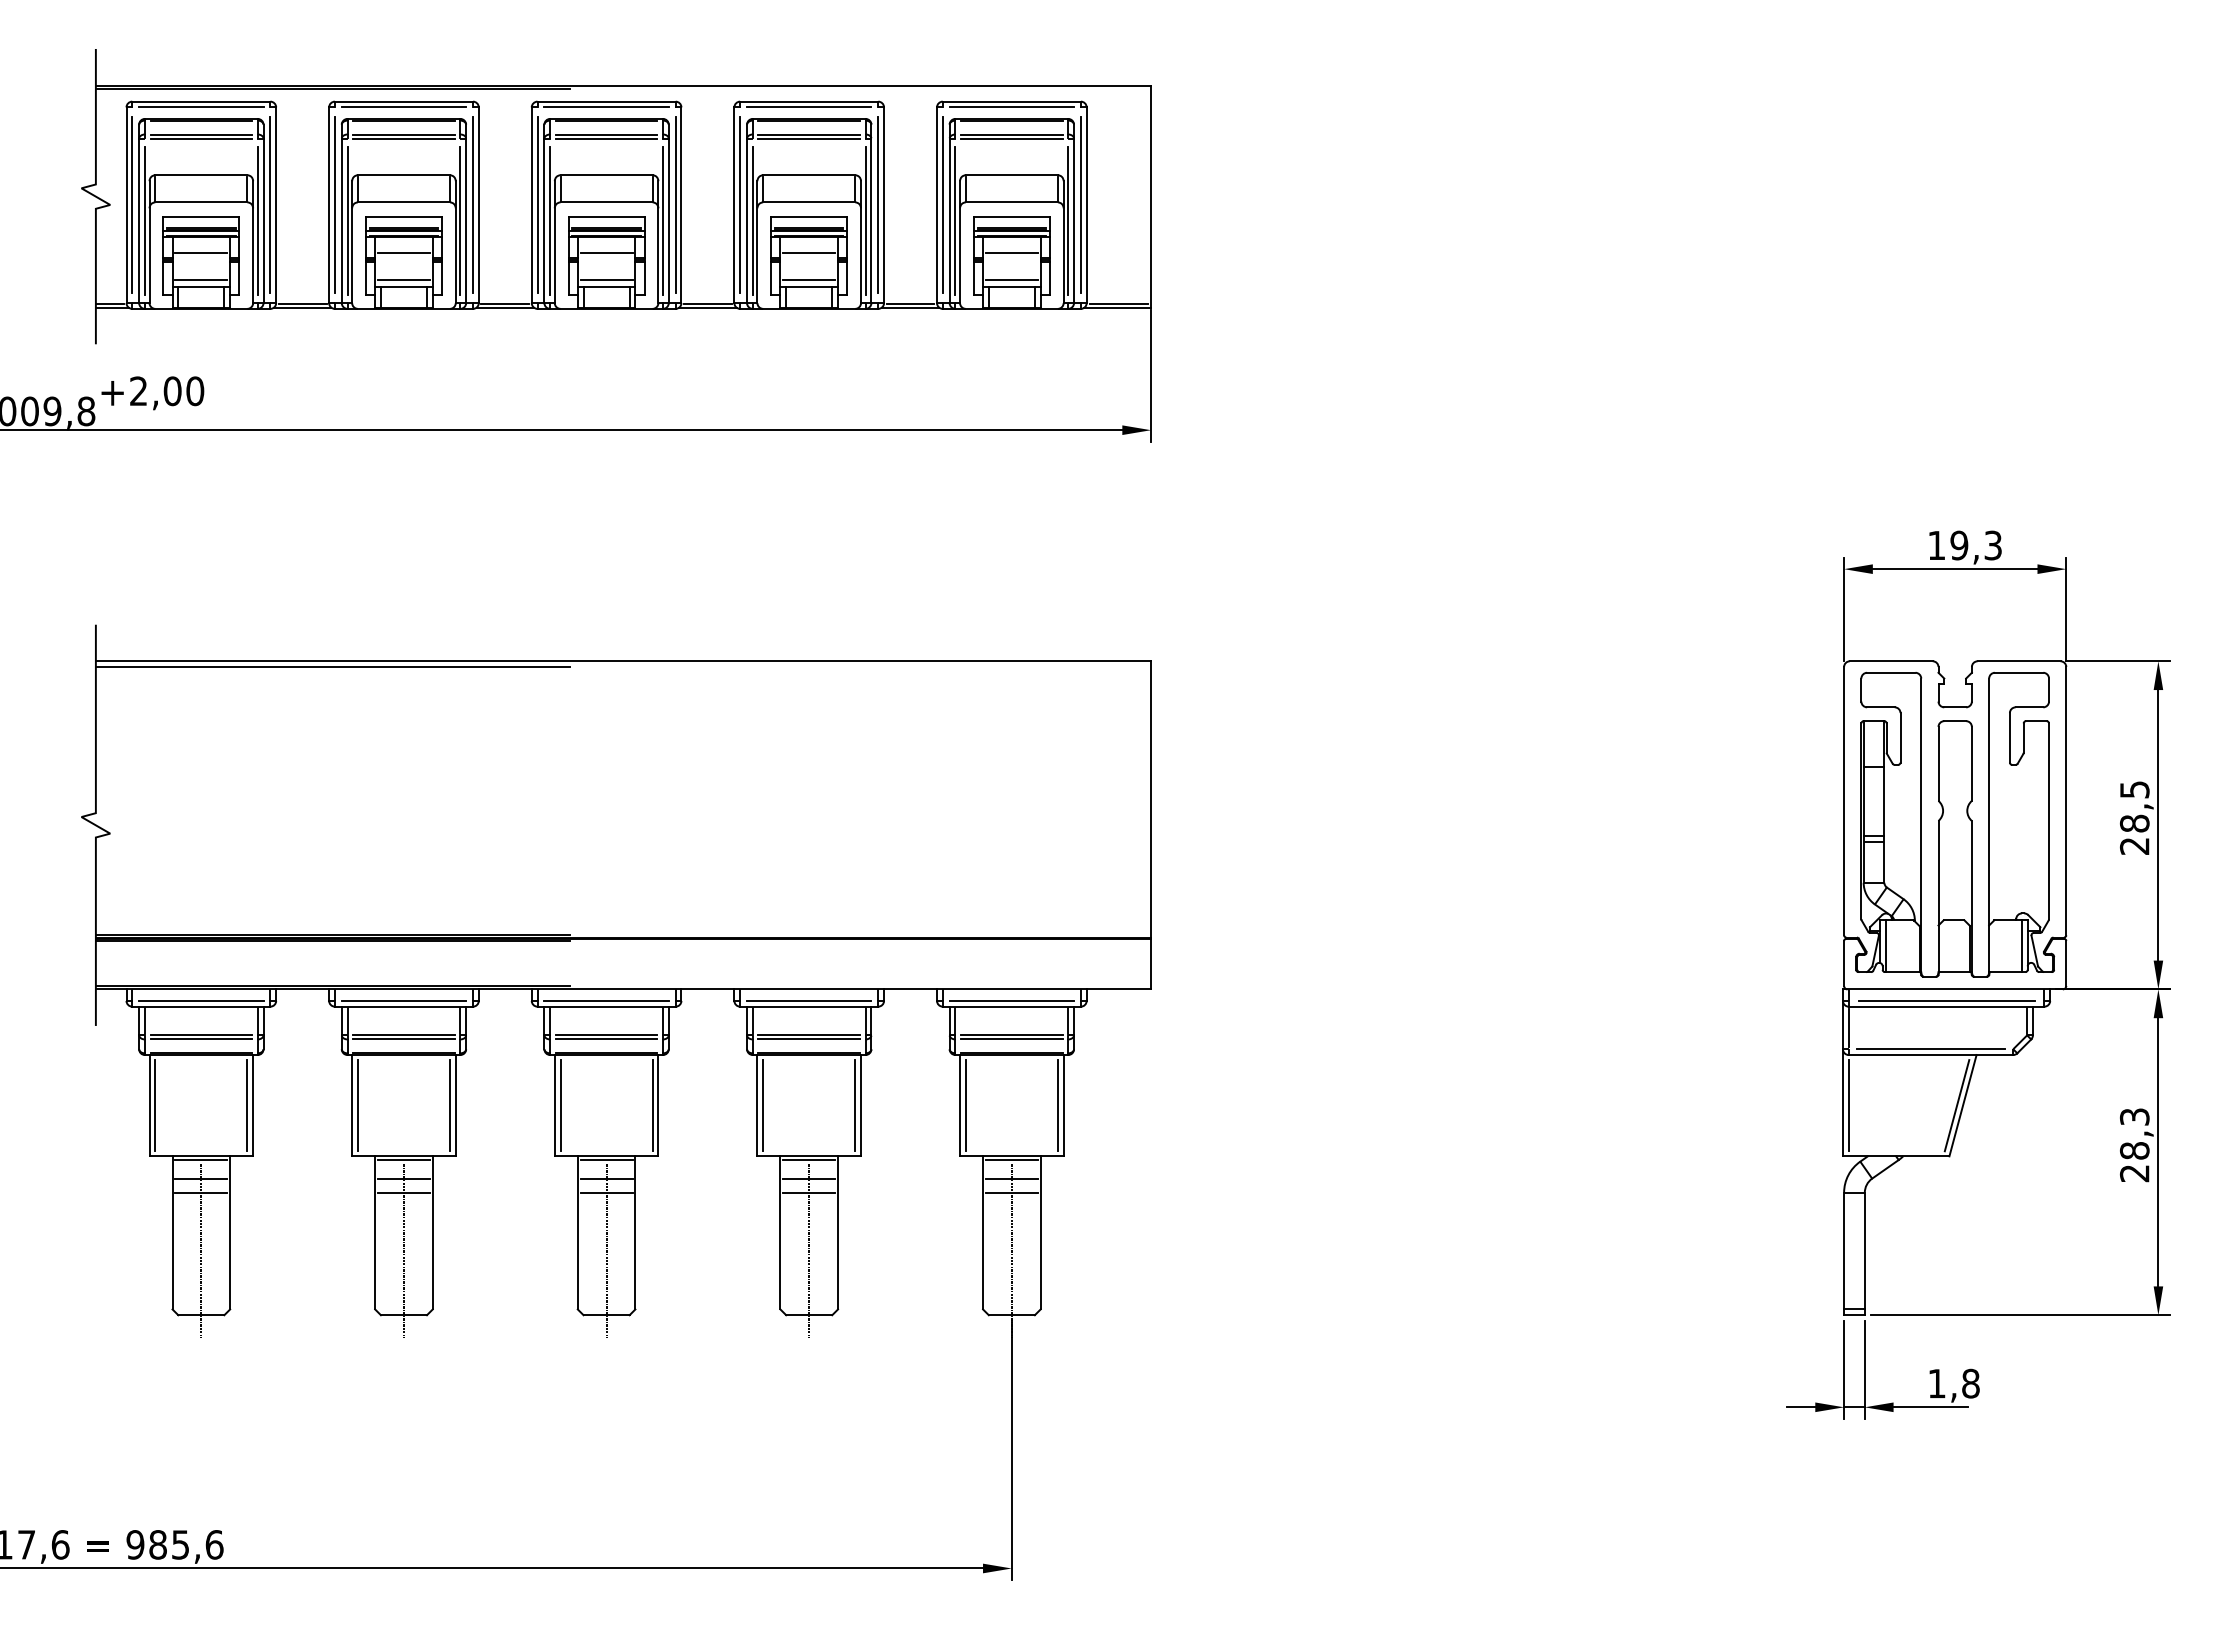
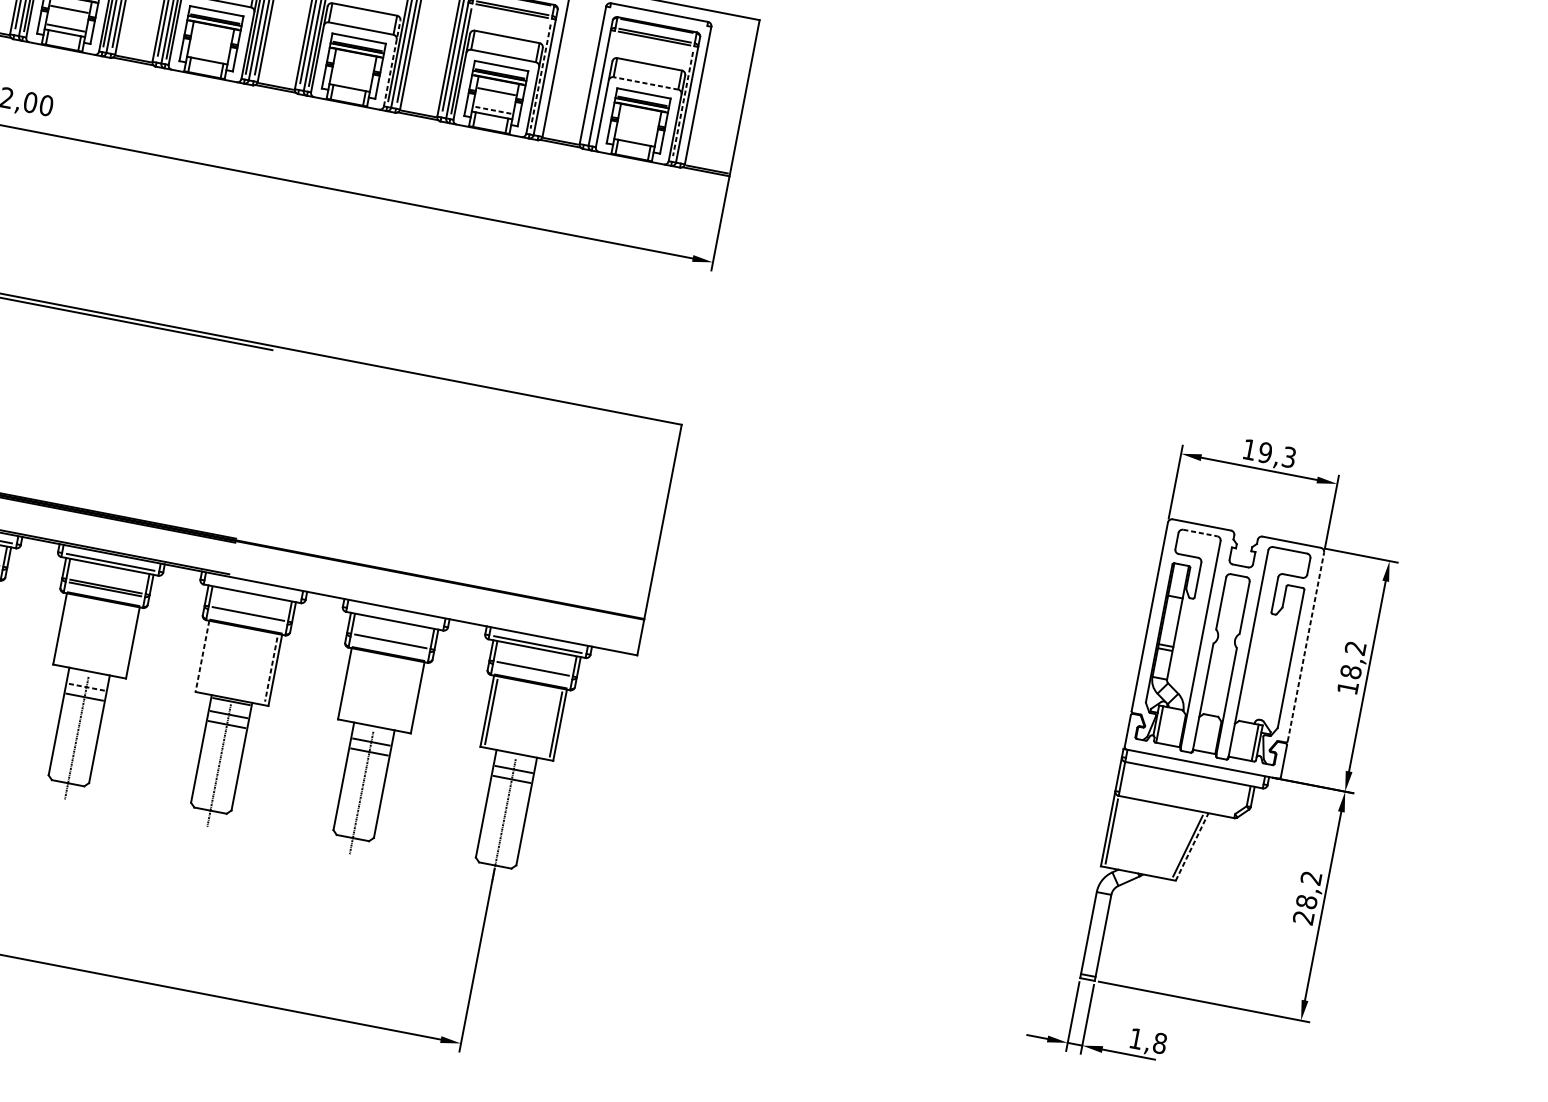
line: (1011, 107) -> (658, 16), removed
line: (1011, 202) -> (645, 83), solid -> dashed
line: (878, 205) -> (551, 67), removed
line: (942, 205) -> (596, 76), removed
line: (1080, 205) -> (693, 94), removed
line: (955, 220) -> (603, 88), removed
line: (865, 221) -> (540, 77), solid -> dashed
line: (1068, 221) -> (683, 104), solid -> dashed
line: (658, 242) -> (392, 63), solid -> dashed
line: (403, 253) -> (211, 37), removed
line: (606, 253) -> (354, 64), removed
line: (1011, 253) -> (638, 119), removed
line: (403, 279) -> (207, 55), removed
line: (606, 279) -> (350, 82), removed
line: (809, 279) -> (493, 110), solid -> dashed
line: (1011, 279) -> (635, 137), removed
line: (1891, 672) -> (1200, 532), solid -> dashed
line: (2066, 800) -> (1306, 646), solid -> dashed
text: (2134, 817) -> (1351, 667), 28,5 -> 18,2
line: (606, 1000) -> (253, 589), removed
line: (809, 1000) -> (395, 616), removed
line: (1946, 1000) -> (1194, 770), removed
line: (606, 1039) -> (247, 616), removed
line: (809, 1039) -> (390, 644), removed
line: (1011, 1039) -> (532, 671), removed
line: (1930, 1049) -> (1176, 803), removed
line: (357, 1105) -> (63, 629), removed
line: (450, 1105) -> (129, 642), removed
line: (554, 1105) -> (202, 656), solid -> dashed
line: (560, 1105) -> (206, 657), removed
line: (652, 1105) -> (271, 669), solid -> dashed
line: (763, 1105) -> (349, 684), removed
line: (855, 1105) -> (413, 696), removed
line: (1963, 1105) -> (1192, 846), solid -> dashed
text: (2134, 1116) -> (1311, 877), 28,3 -> 28,2
line: (403, 1160) -> (88, 674), removed
line: (809, 1160) -> (374, 729), removed
line: (1011, 1160) -> (516, 756), removed
line: (403, 1178) -> (86, 687), solid -> dashed

